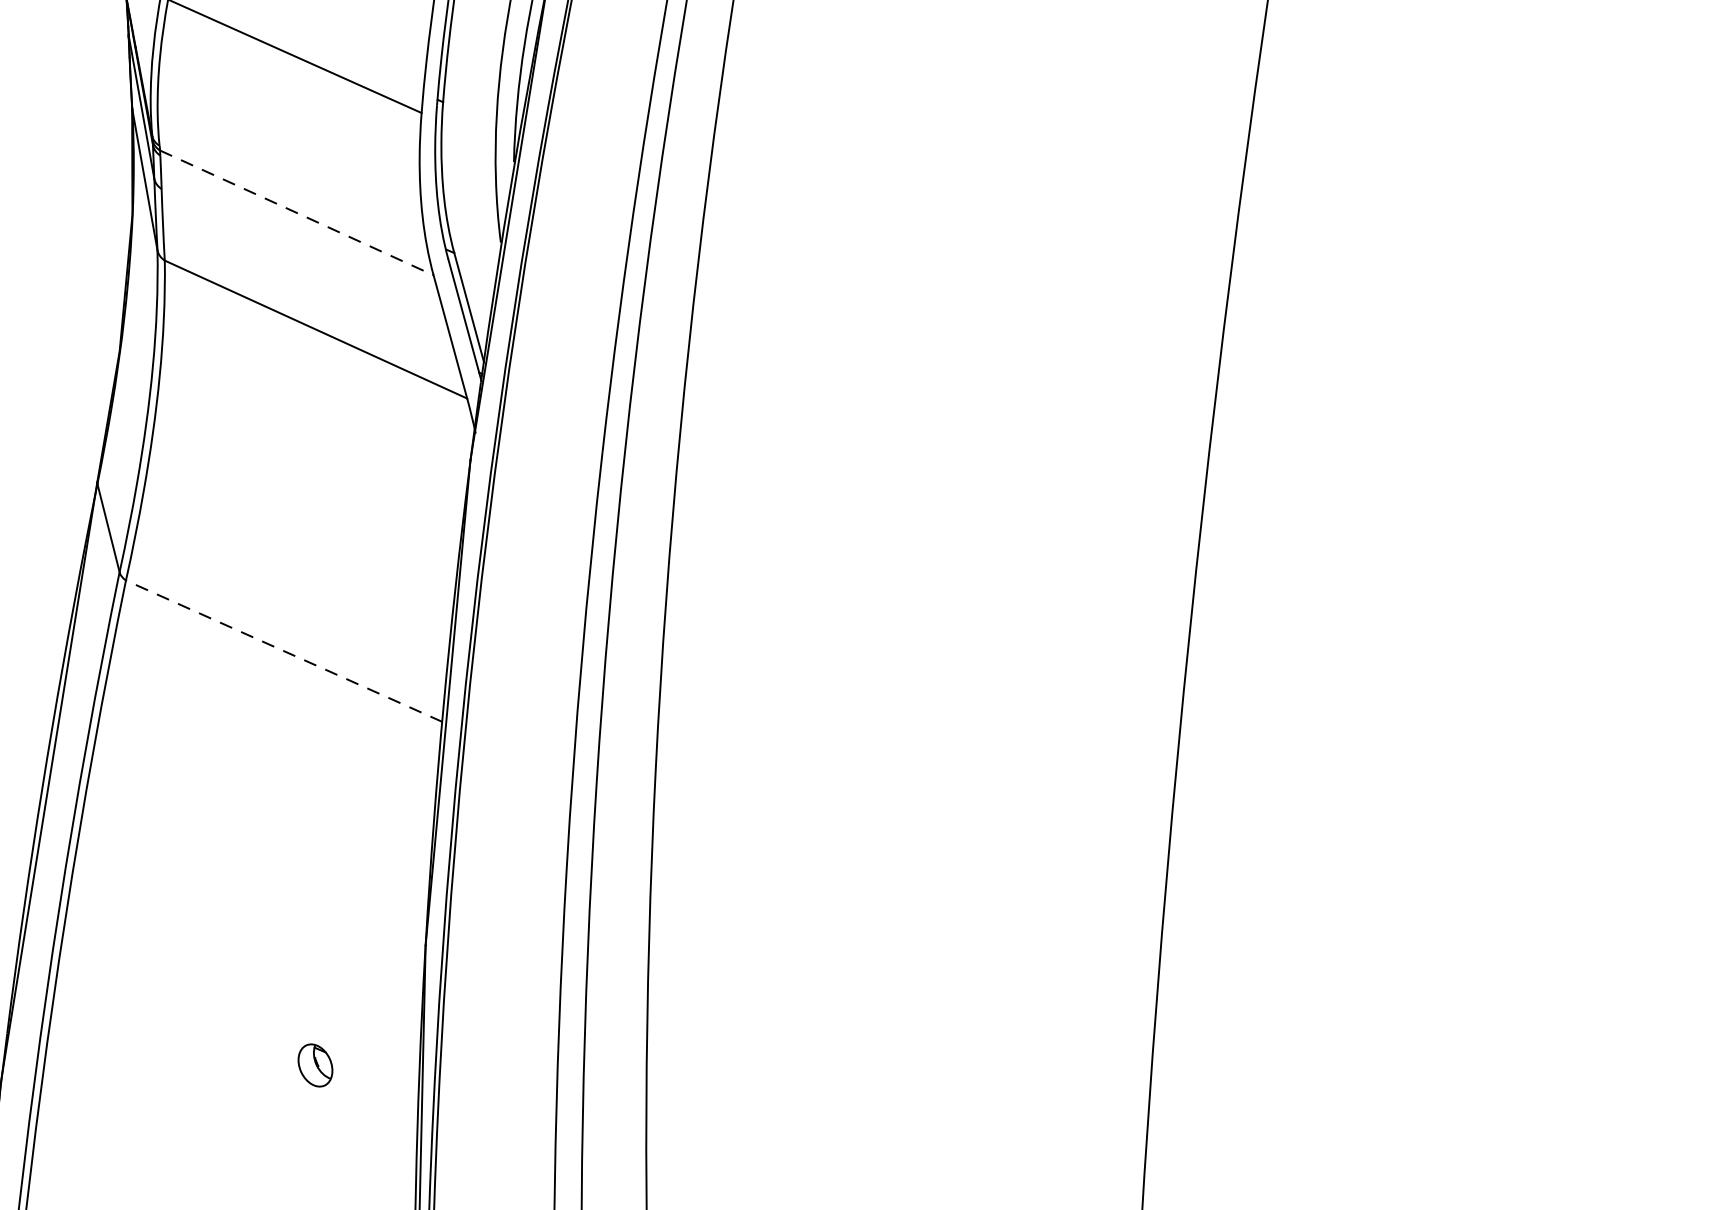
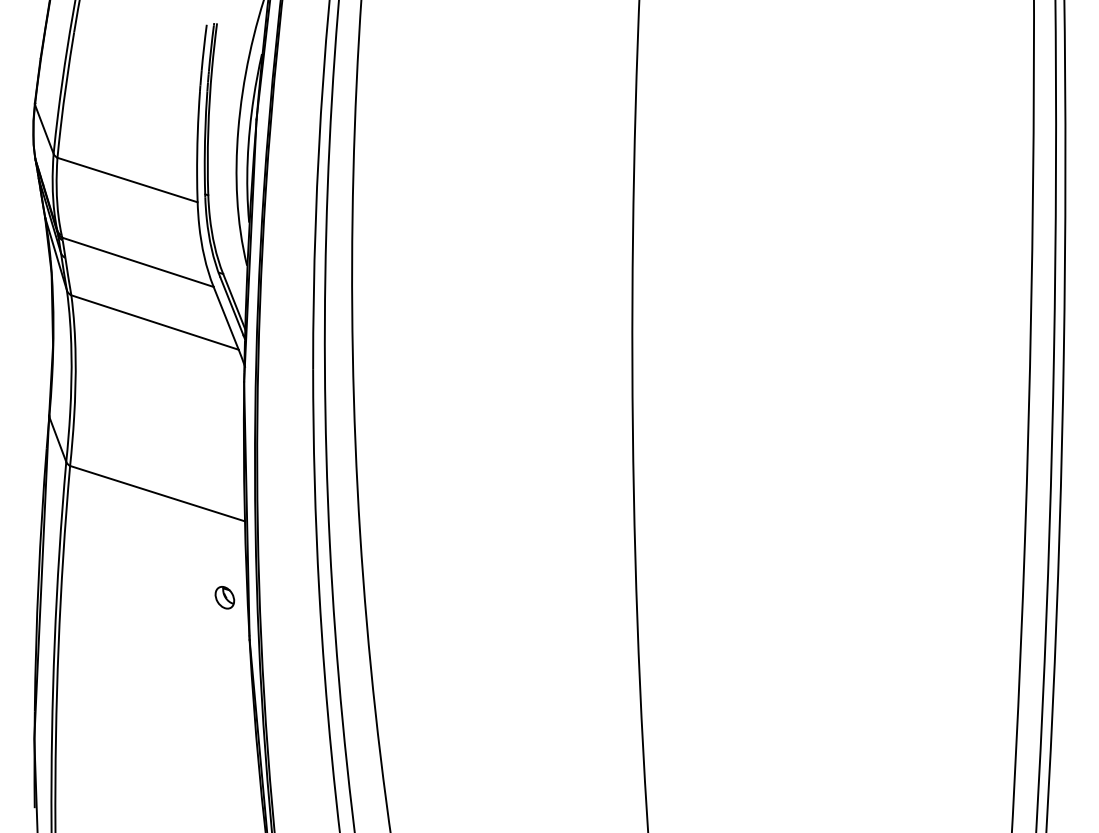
line: (295, 213) -> (137, 262), dashed -> solid
line: (284, 650) -> (157, 493), dashed -> solid
part: (314, 1064) -> (224, 597), moved

